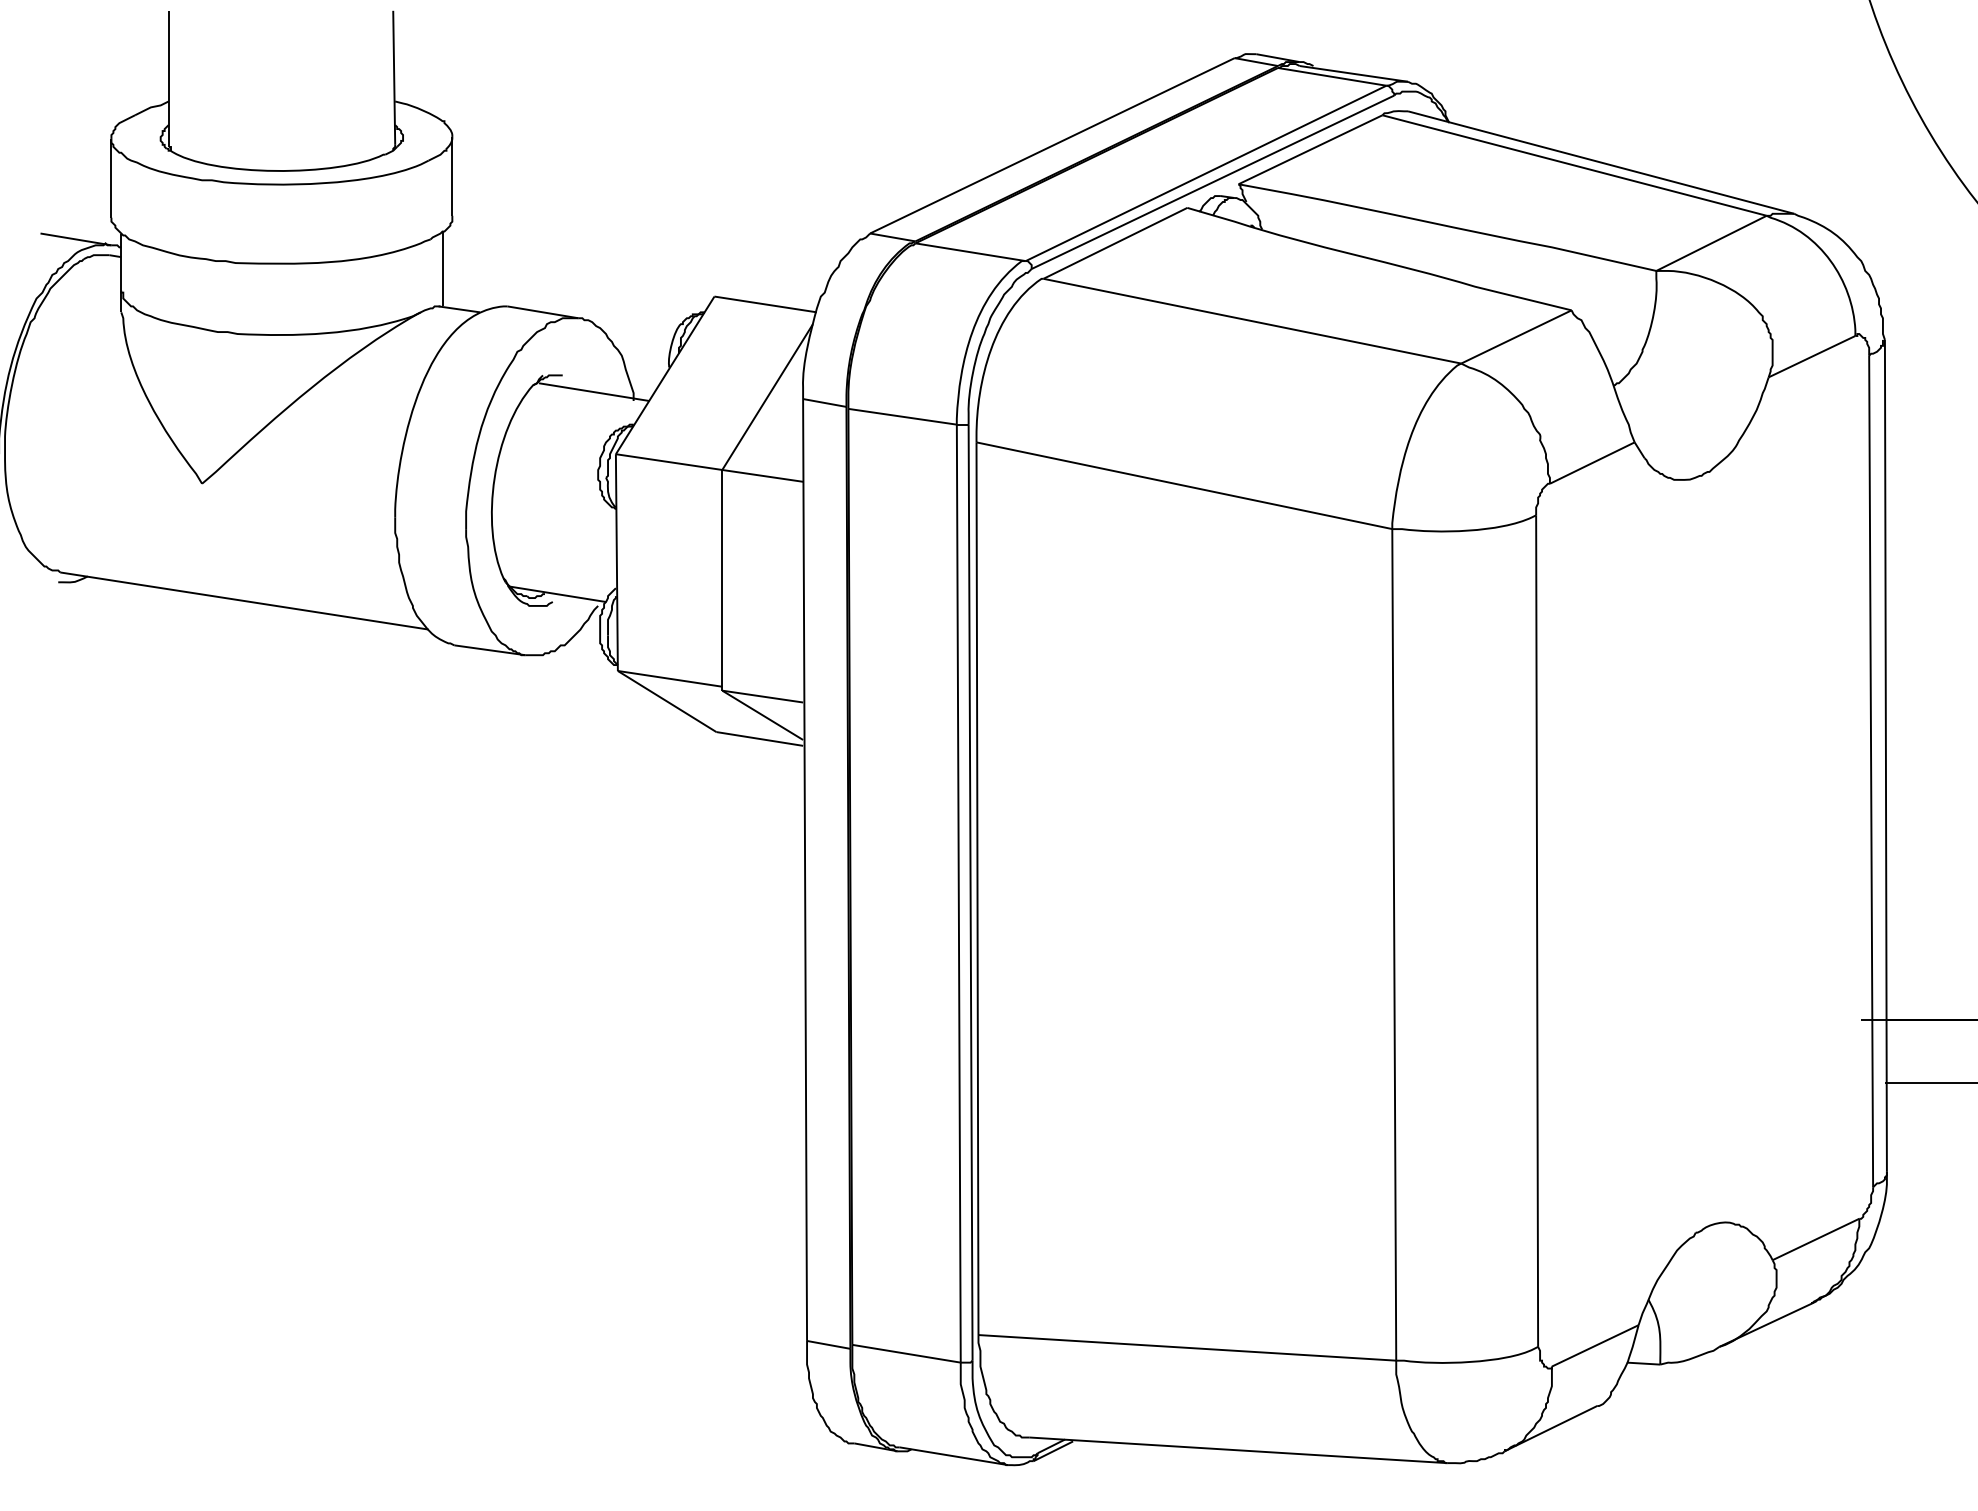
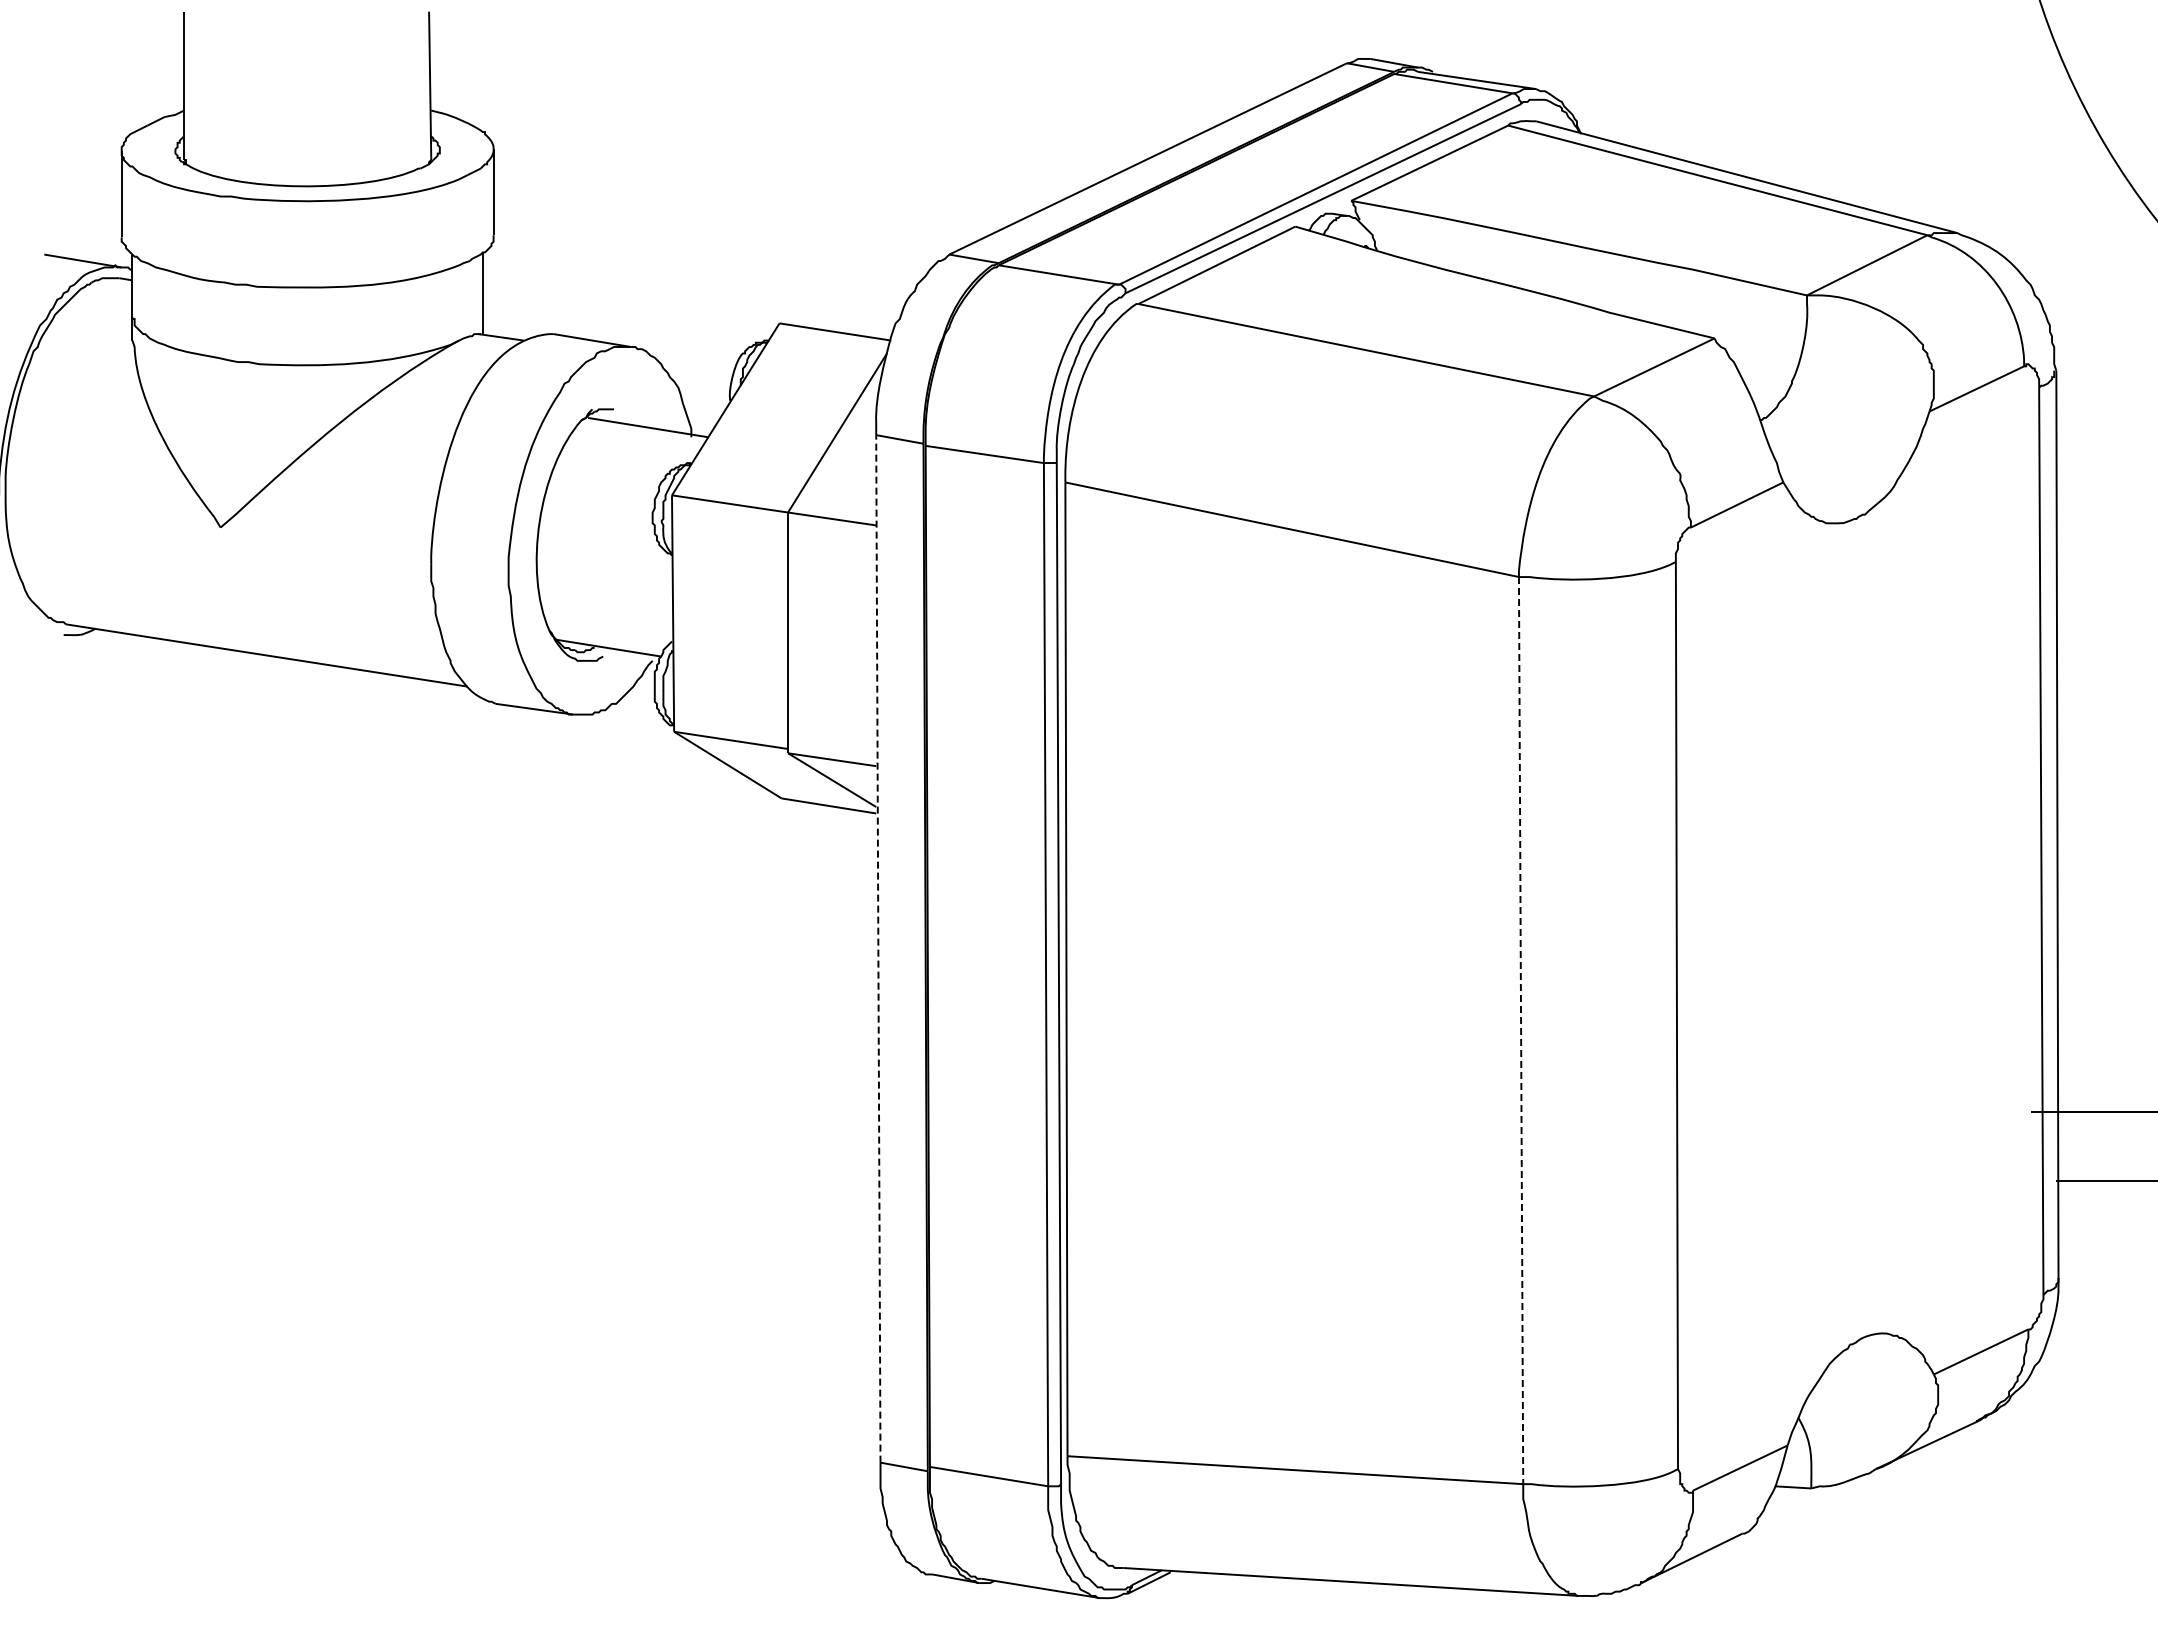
line: (805, 869) -> (878, 948), solid -> dashed
line: (1394, 944) -> (1521, 1030), solid -> dashed

